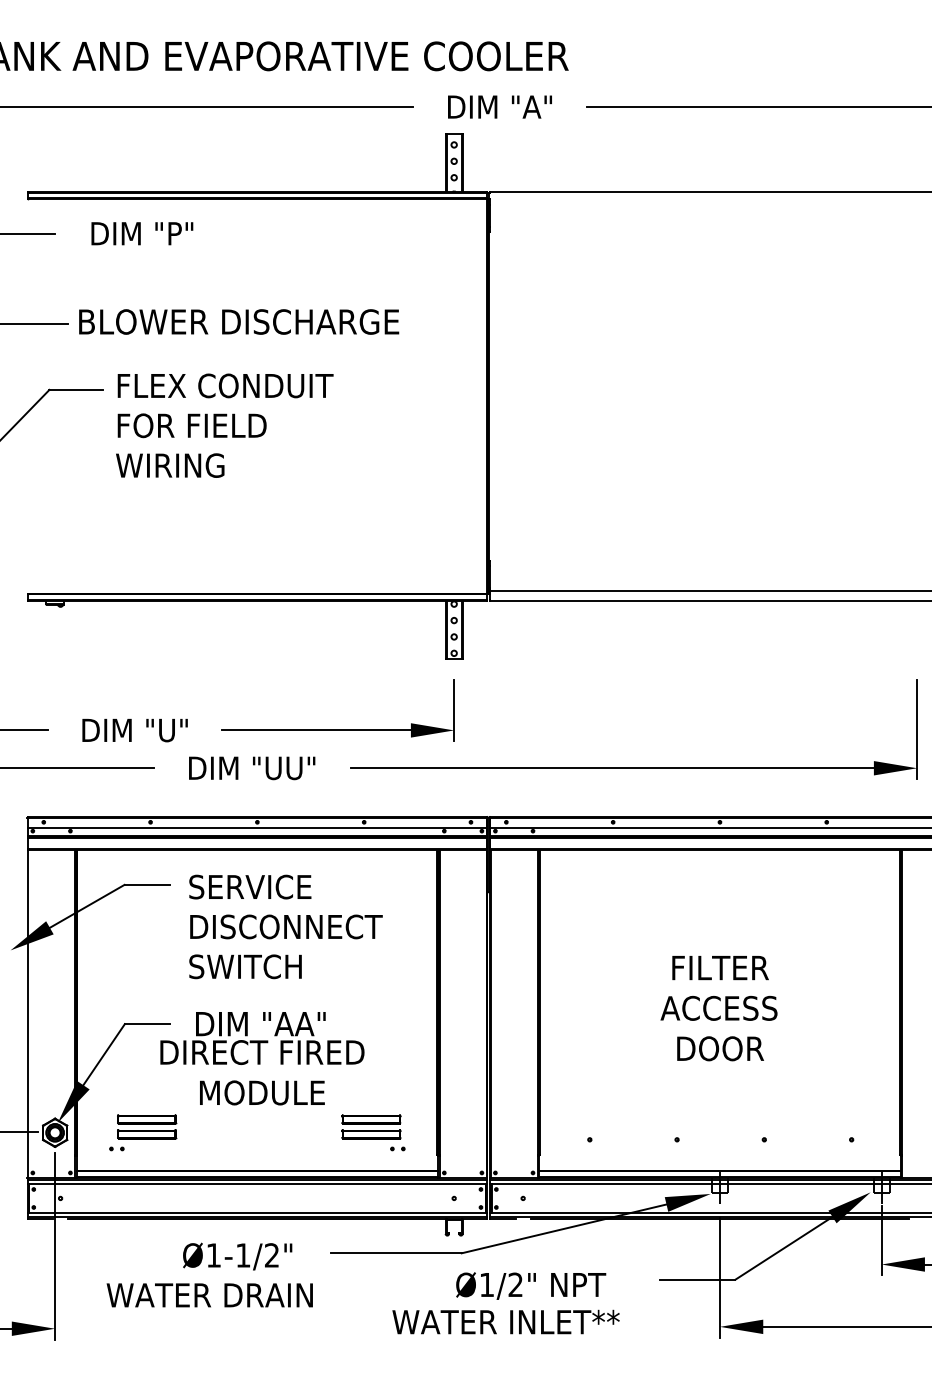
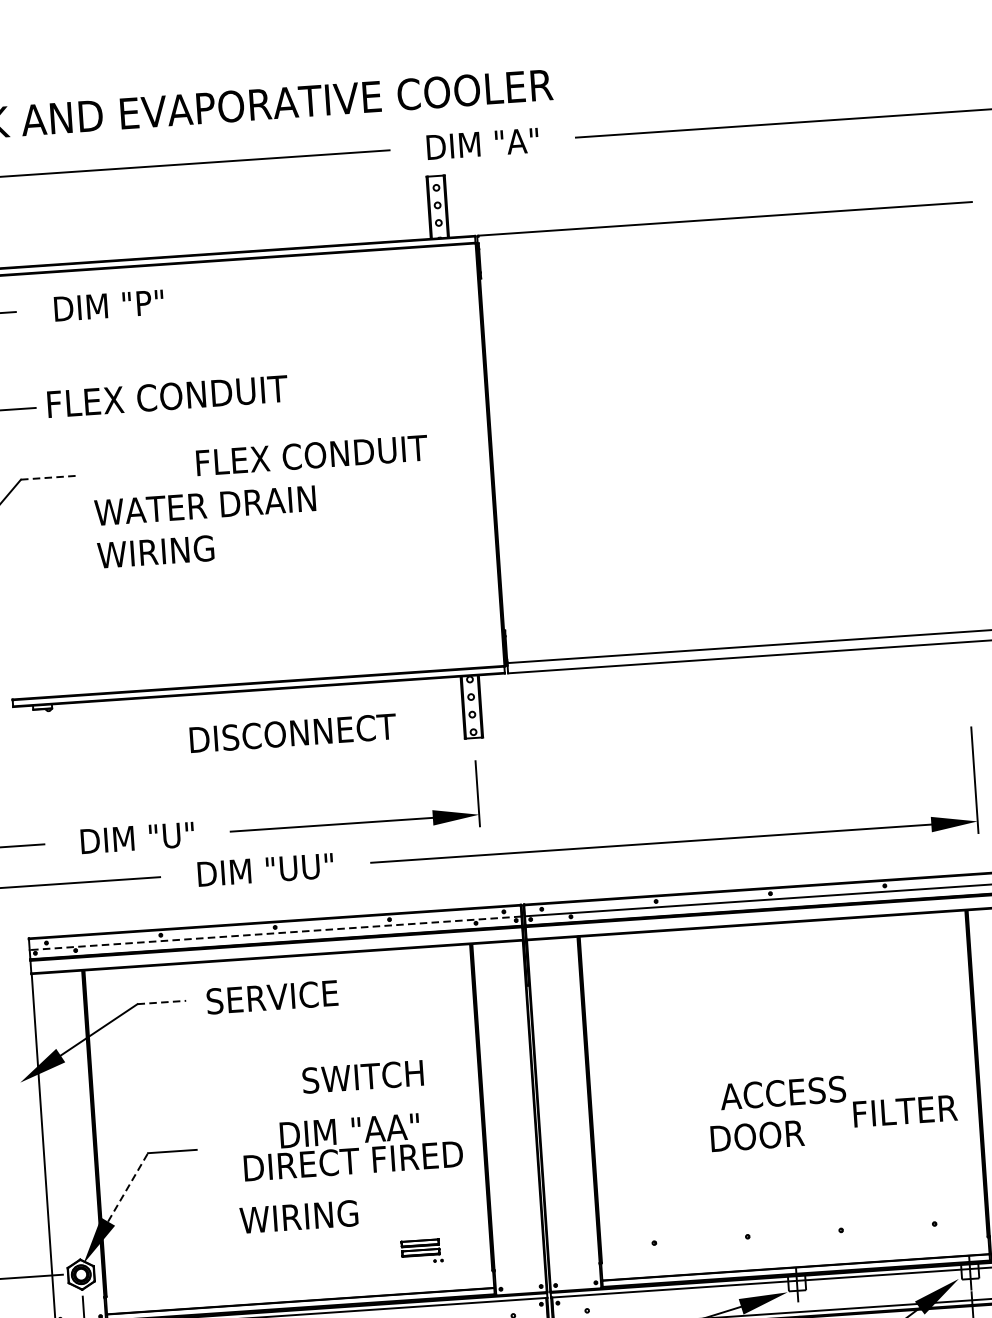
text: (240, 321) -> (220, 392), BLOWER DISCHARGE -> FLEX CONDUIT
text: (225, 385) -> (311, 455), moved
line: (76, 389) -> (49, 477), solid -> dashed
text: (219, 425) -> (205, 505), FOR FIELD -> WATER DRAIN
line: (257, 827) -> (275, 933), solid -> dashed
line: (147, 884) -> (162, 1002), solid -> dashed
text: (286, 926) -> (293, 732), moved
text: (245, 966) -> (362, 1076), moved
text: (720, 968) -> (905, 1111), moved
text: (262, 1038) -> (352, 1146), moved
text: (720, 1048) -> (757, 1135), moved
line: (104, 1054) -> (128, 1187), solid -> dashed
text: (262, 1092) -> (300, 1216), MODULE -> WIRING
part: (143, 1132) -> (175, 1267), removed
part: (373, 1132) -> (422, 1251), size x0.6

